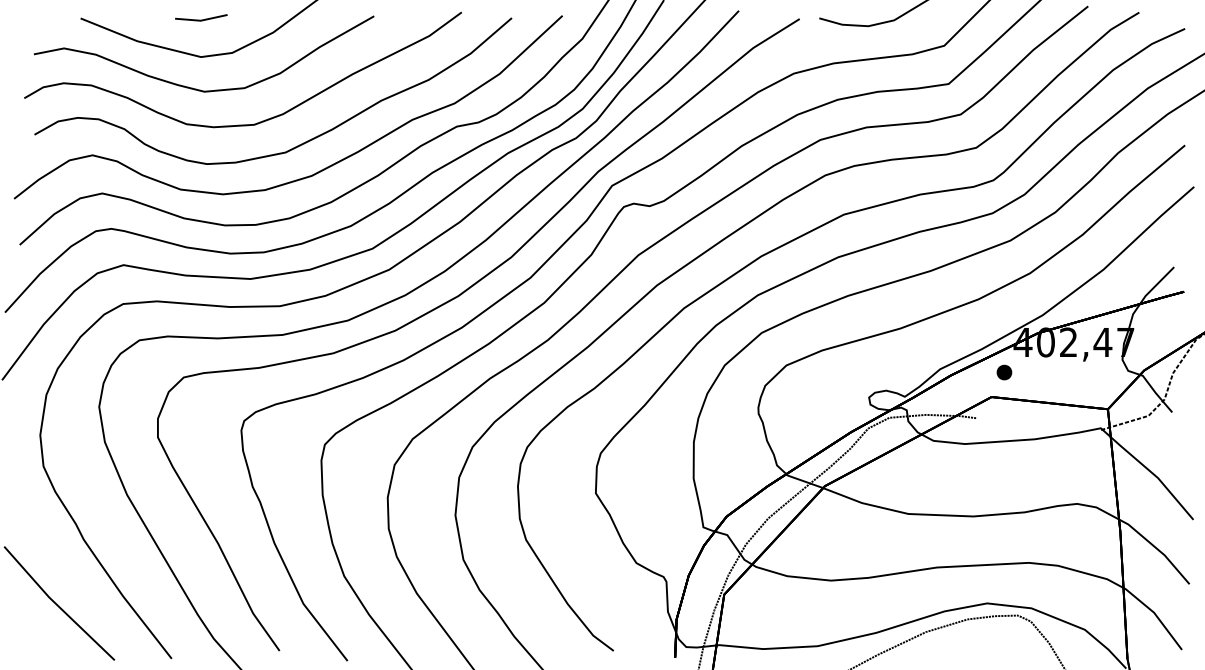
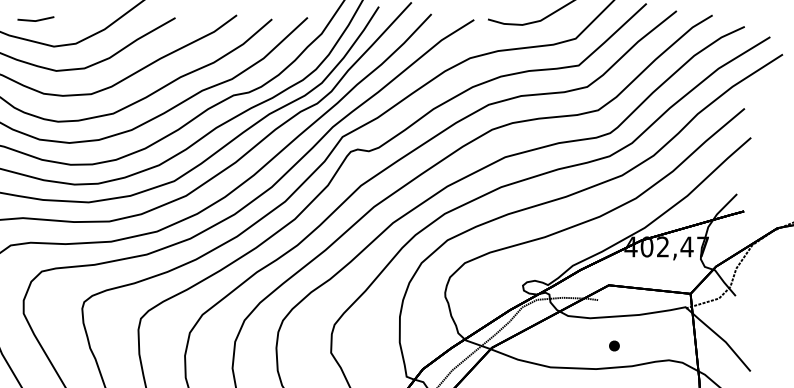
part: (201, 17) -> (36, 18), moved
part: (1004, 372) -> (614, 345), moved

